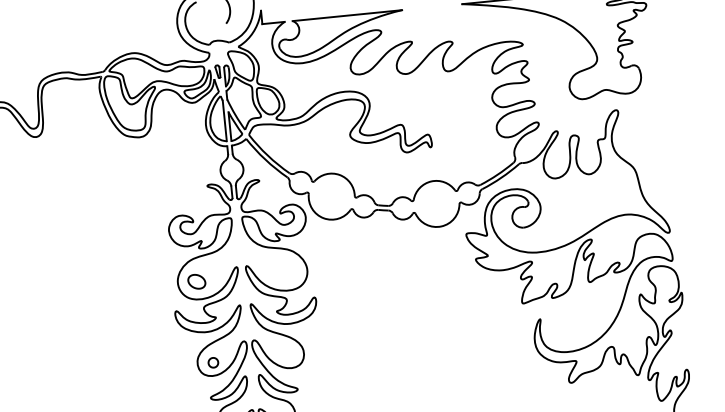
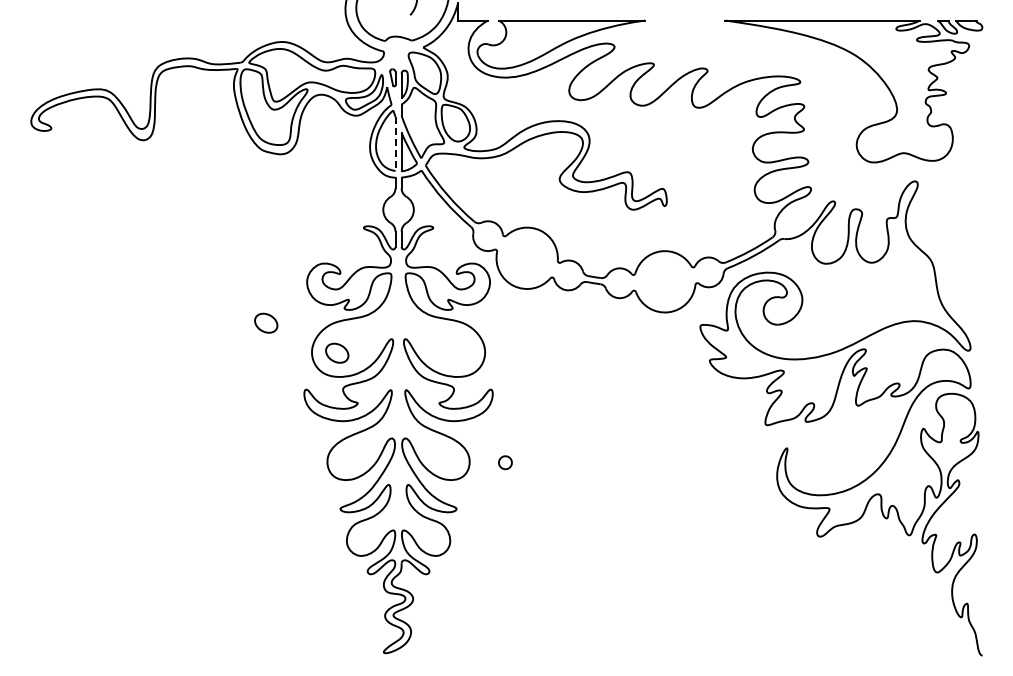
line: (224, 121) -> (395, 144), solid -> dashed
part: (141, 264) -> (266, 322), added
part: (213, 362) -> (505, 462), moved

